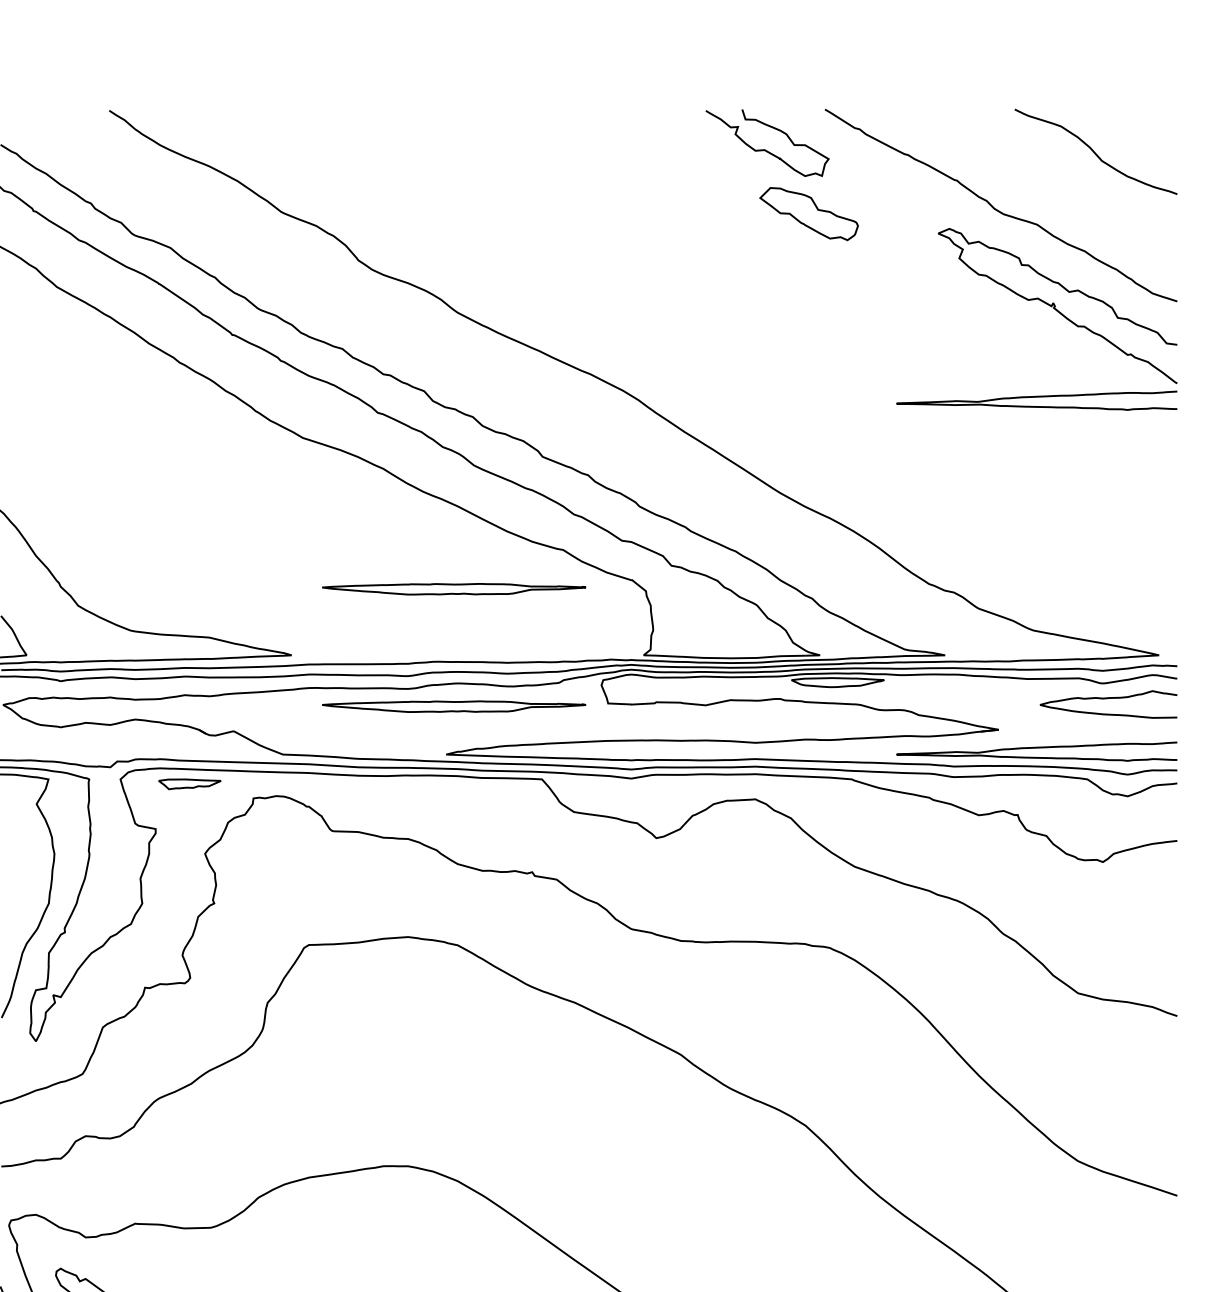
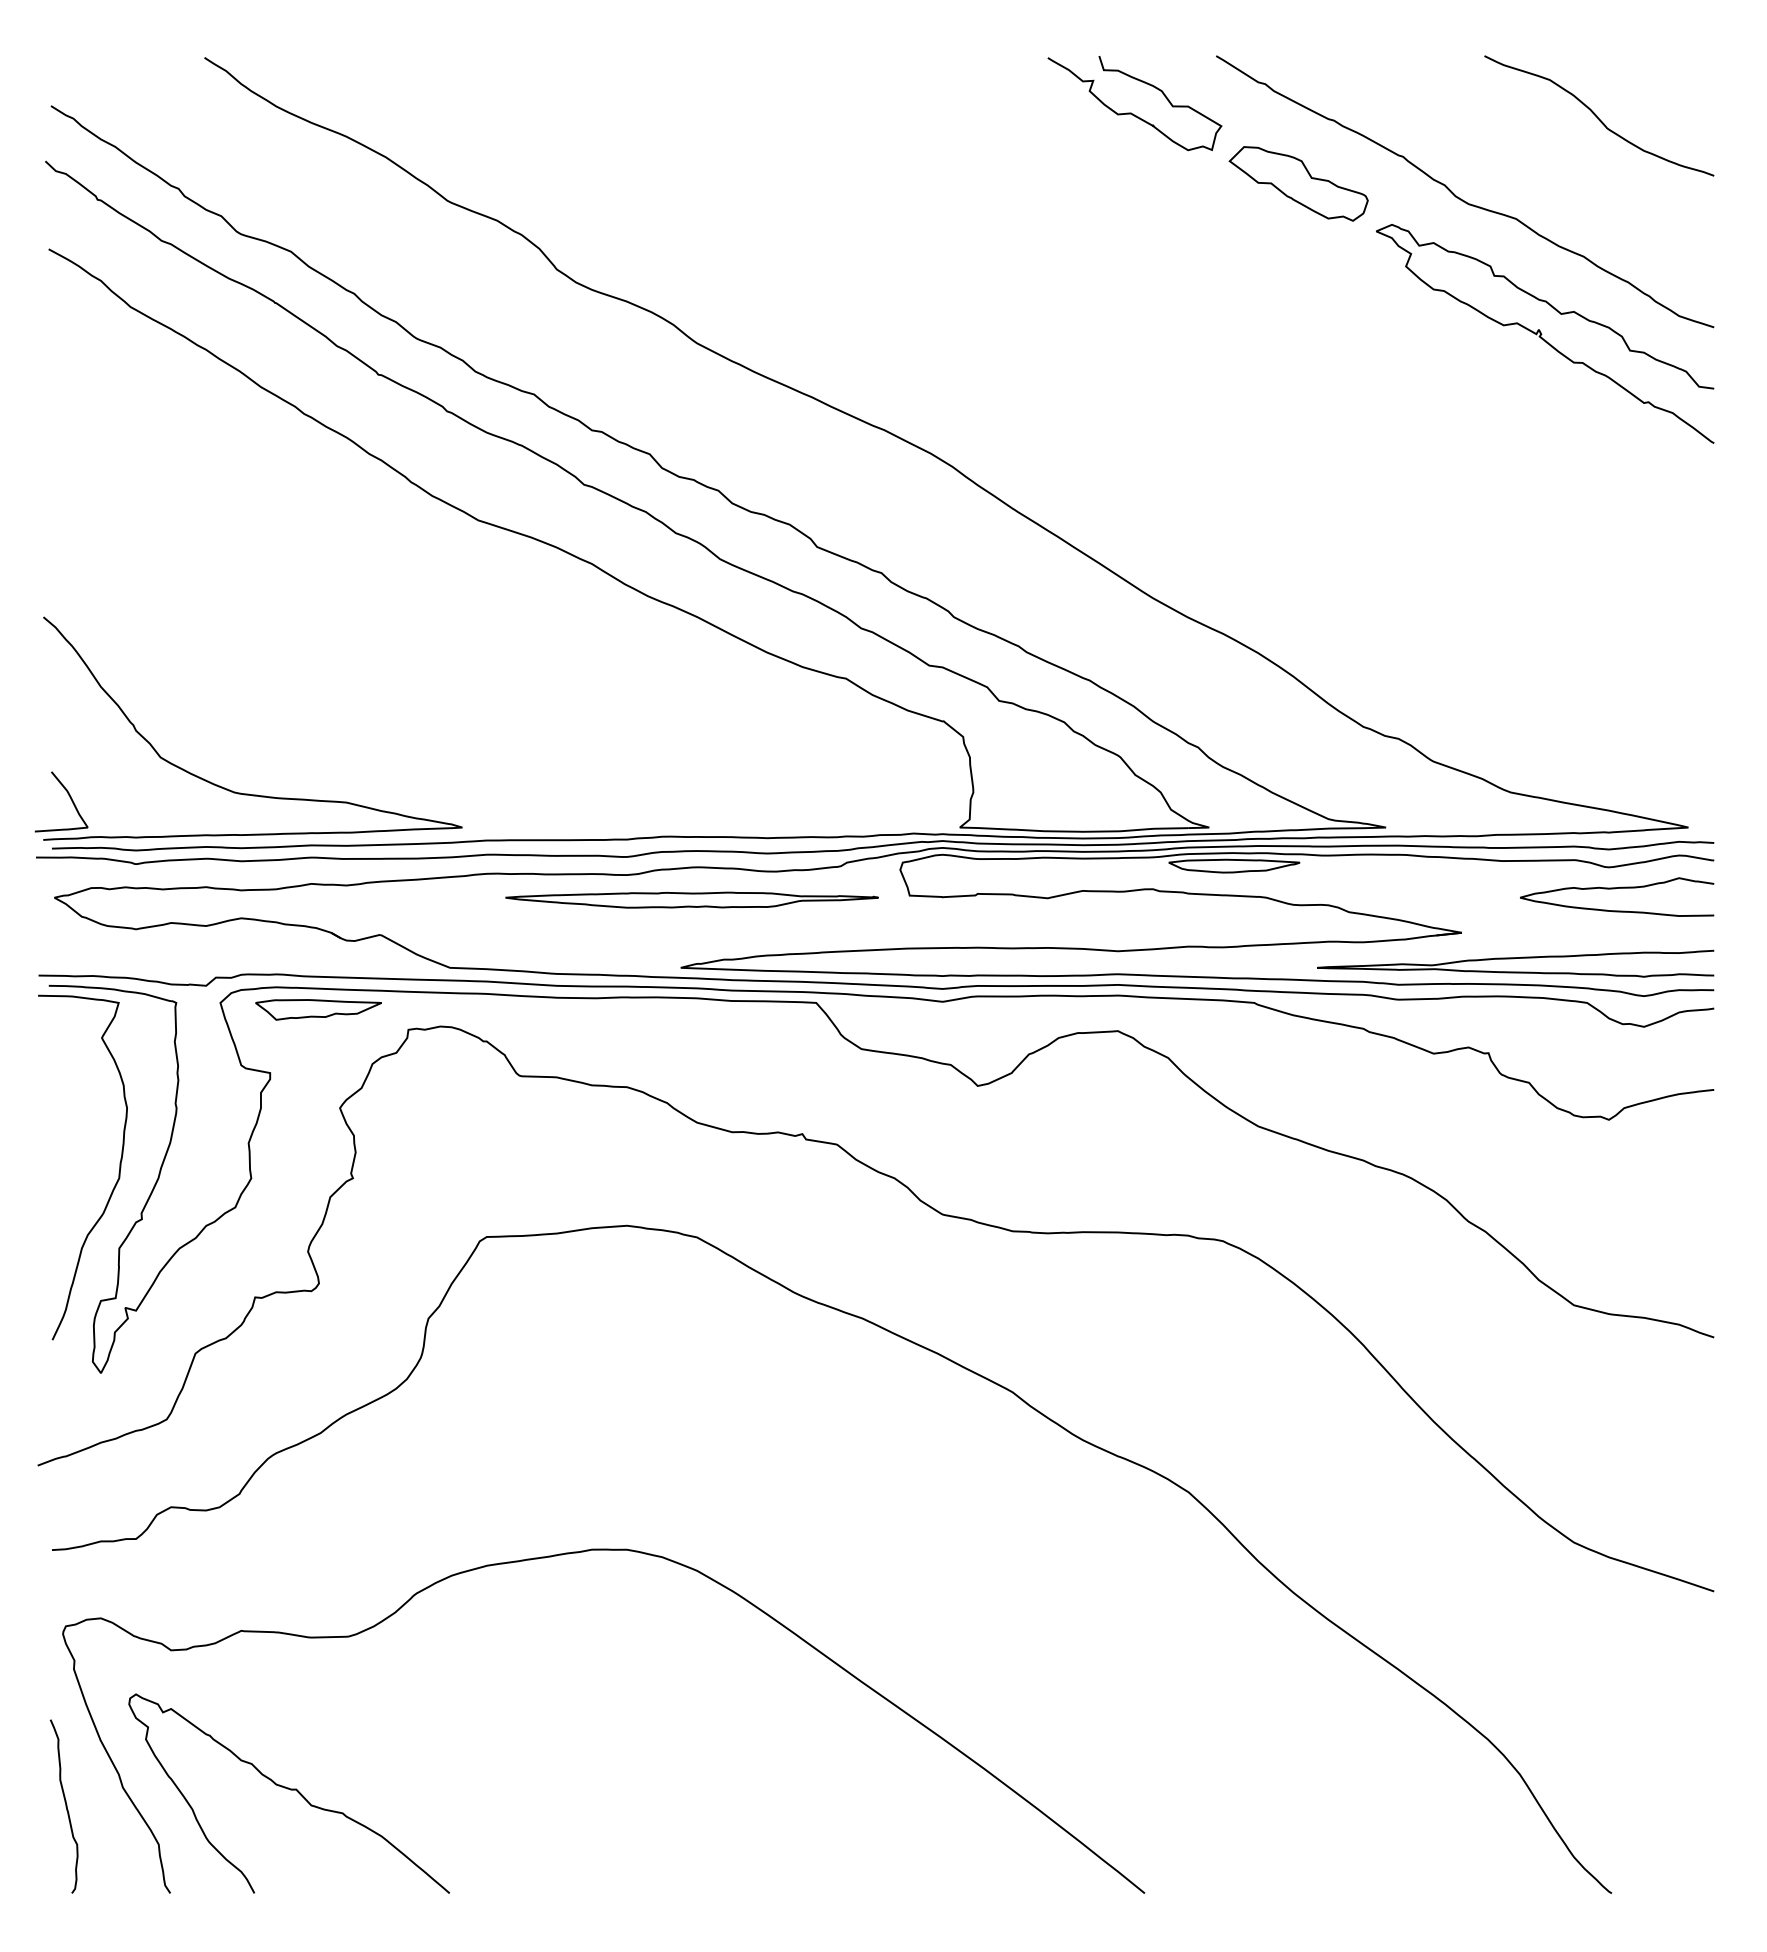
part: (808, 213) -> (1298, 183), moved
curve: (1035, 397) -> (1513, 463), removed
part: (453, 588) -> (691, 733), removed
part: (189, 784) -> (318, 1009), size x1.43

